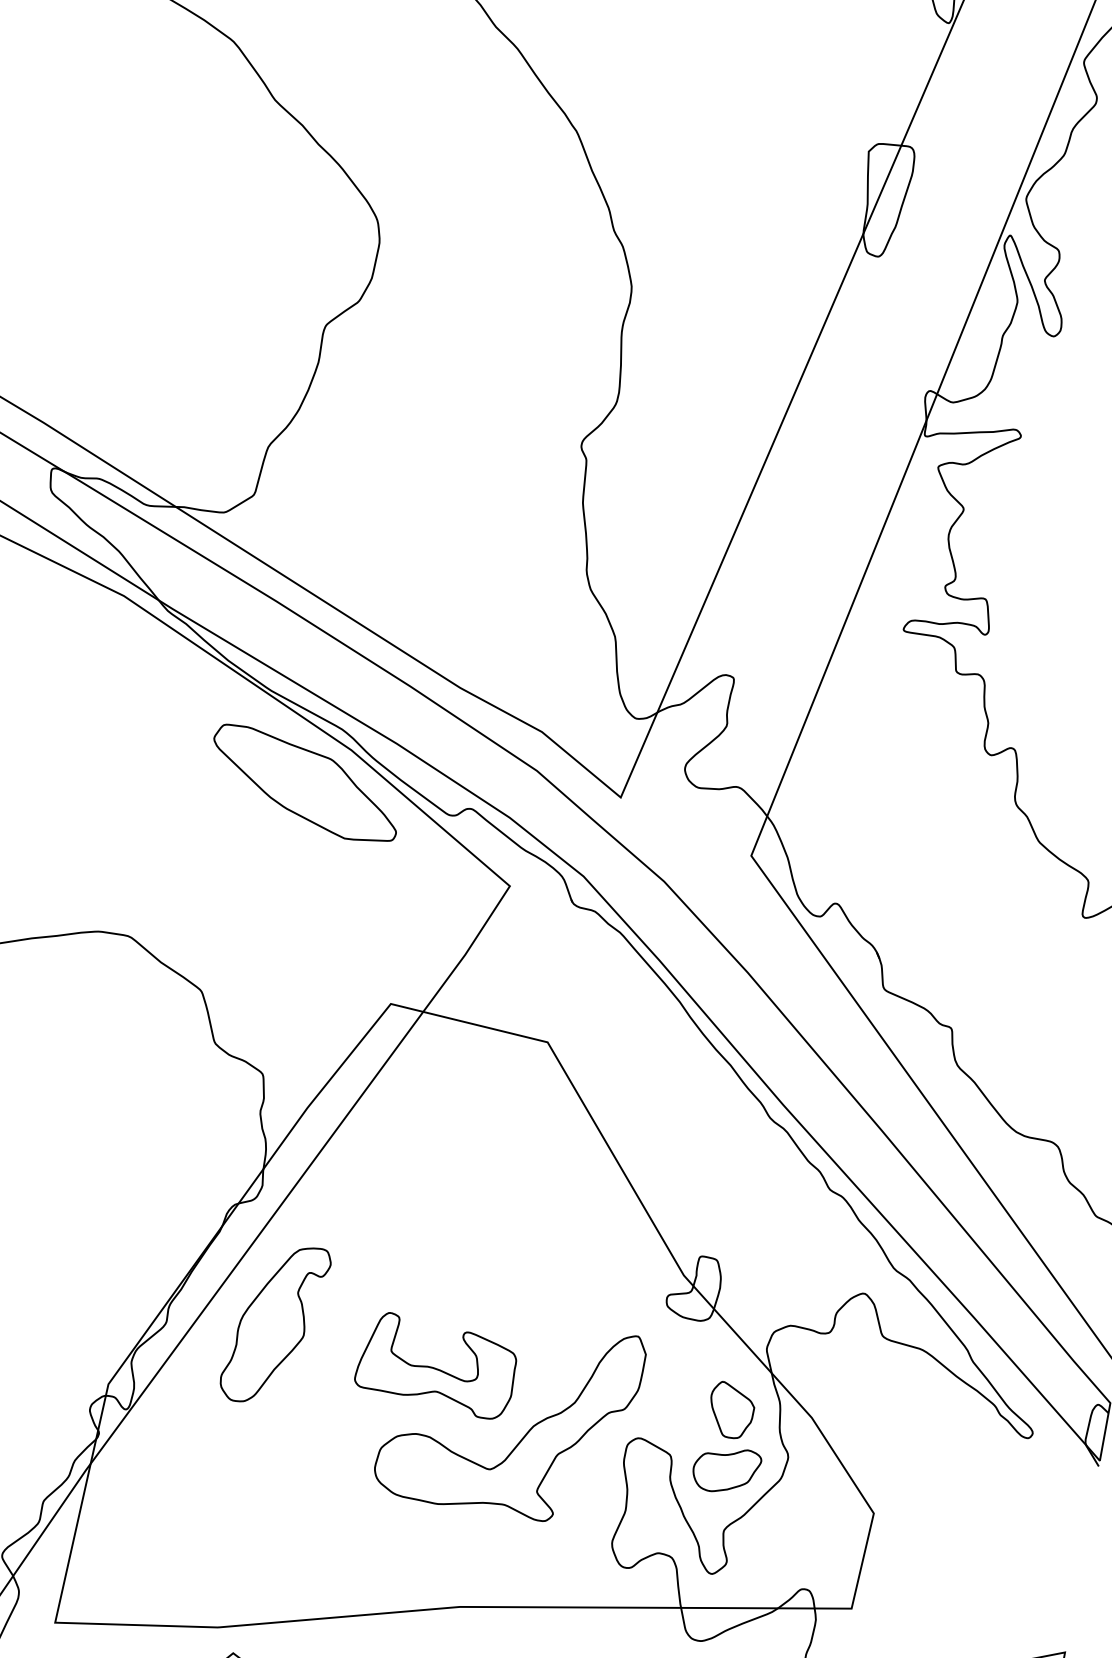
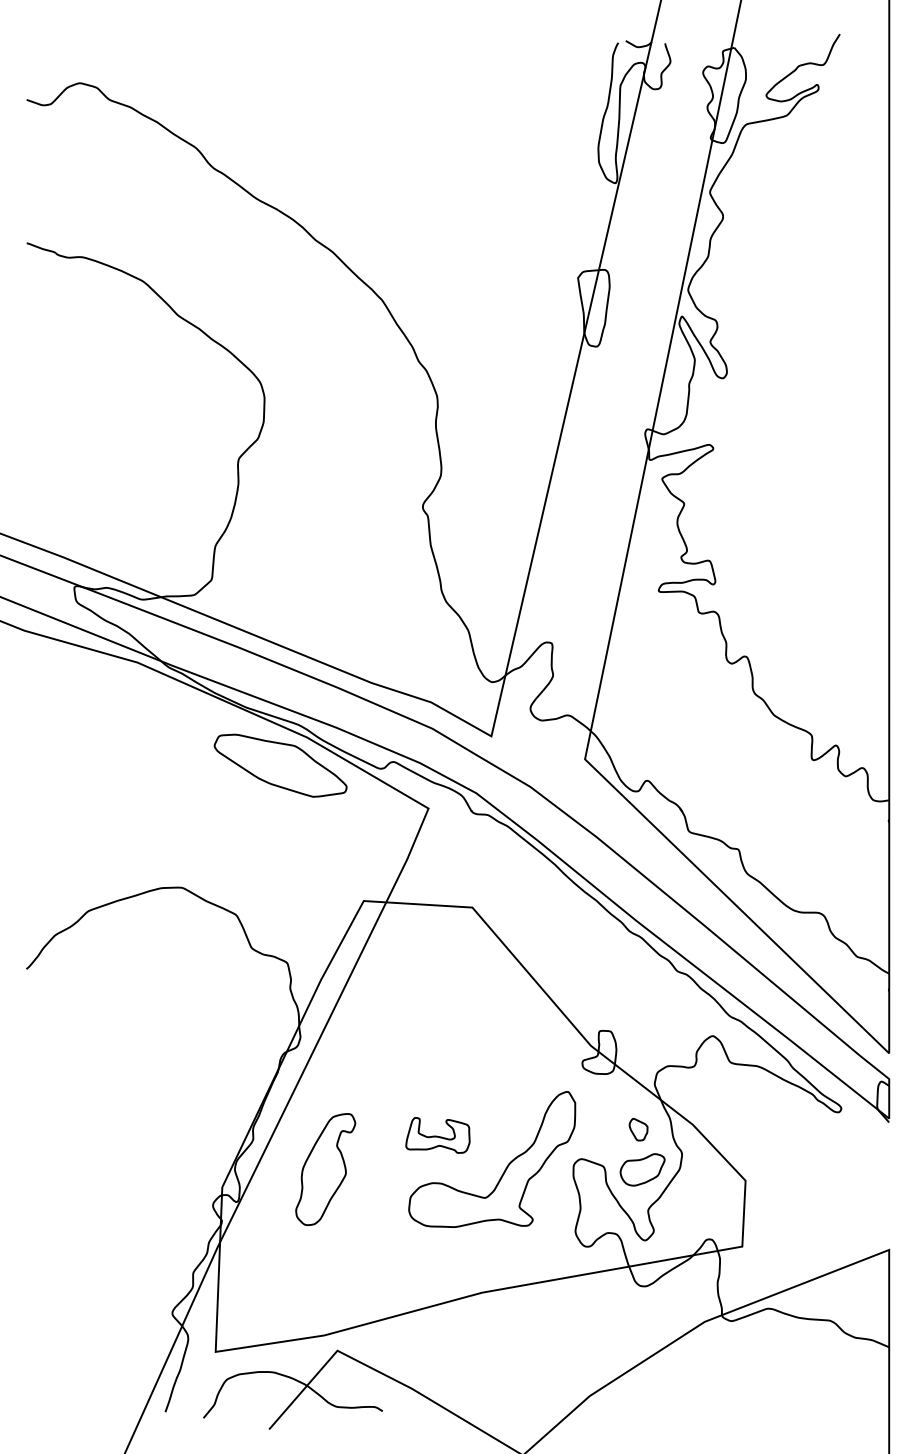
part: (274, 1324) -> (325, 1169), moved
part: (436, 1365) -> (437, 1135), size x0.6
part: (731, 1410) -> (638, 1129), size x0.6

